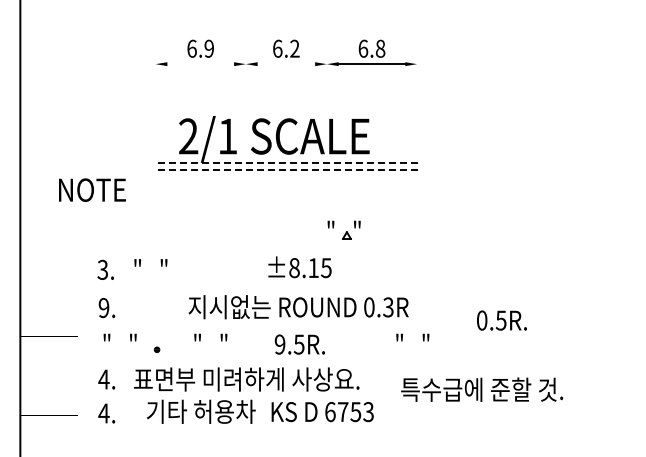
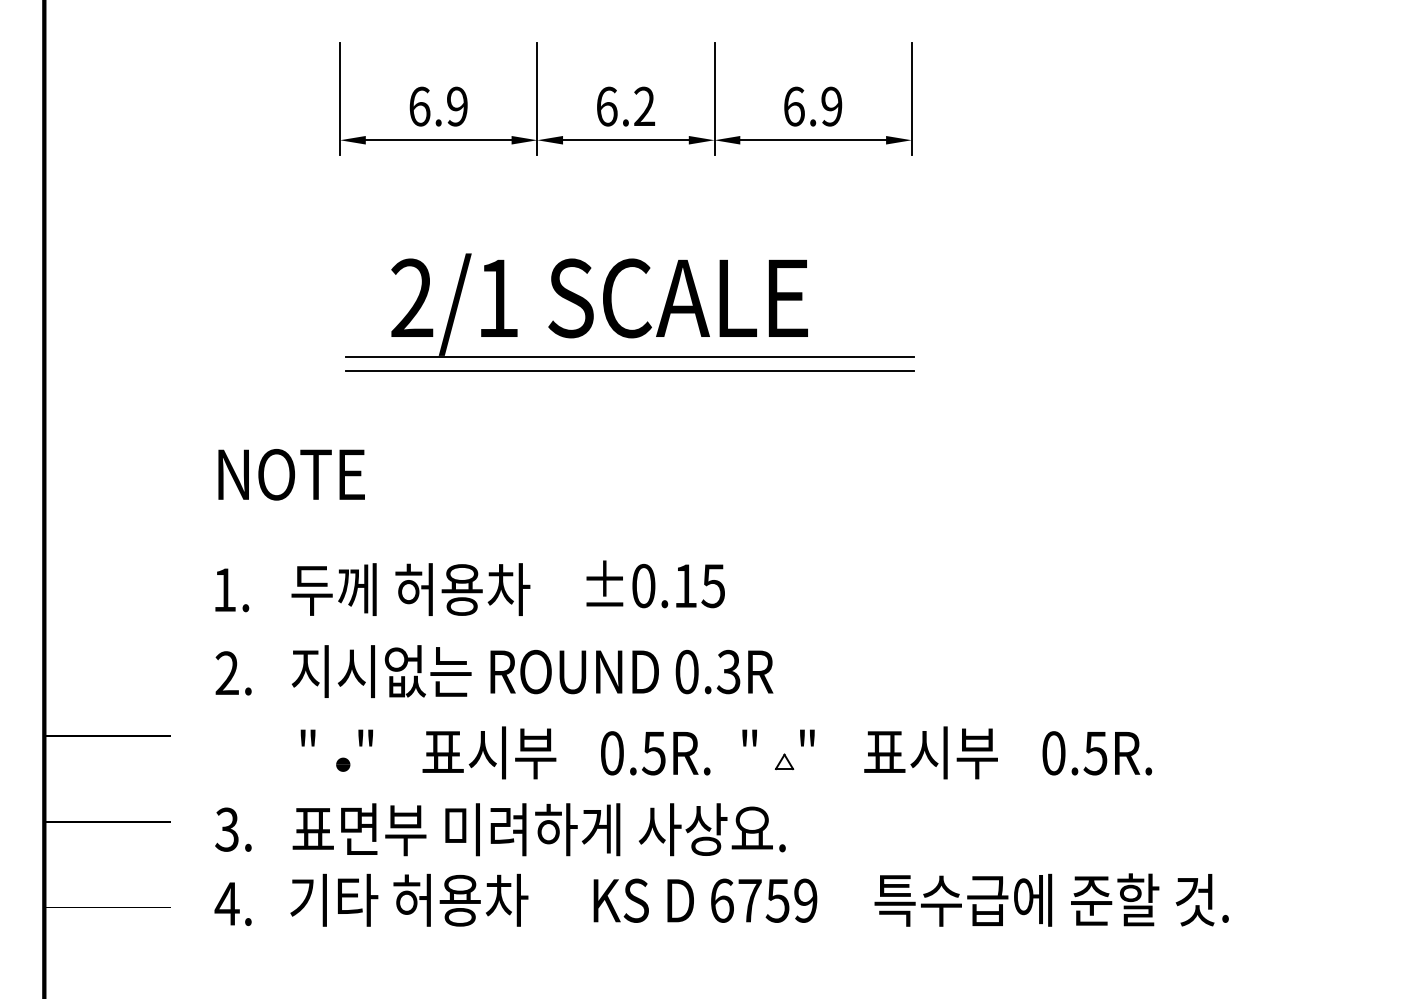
line: (155, 44) -> (339, 97), added
line: (245, 44) -> (536, 97), added
line: (326, 44) -> (713, 97), added
line: (417, 44) -> (912, 97), added
text: (380, 48) -> (831, 105), 6.8 -> 6.9
line: (200, 64) -> (438, 140), added
line: (286, 64) -> (626, 140), added
line: (288, 163) -> (630, 357), dashed -> solid
line: (288, 169) -> (630, 370), dashed -> solid
text: (92, 189) -> (291, 473), moved
part: (343, 229) -> (777, 748), moved
text: (294, 267) -> (643, 584), ±8.15 -> ±0.15
text: (102, 269) -> (223, 589), 3. -> 1.
text: (187, 269) -> (409, 589), "   " -> 두께 허용차
text: (298, 307) -> (532, 672), moved
text: (103, 308) -> (226, 674), 9. -> 2.
text: (501, 320) -> (1096, 753), moved
text: (119, 337) -> (335, 737), moved
text: (223, 344) -> (488, 753), "   " -> 표시부
text: (279, 344) -> (610, 753), 9.5R. -> 0.5R.
text: (425, 344) -> (930, 753), "   " -> 표시부
text: (103, 379) -> (226, 829), 4. -> 3.
text: (482, 389) -> (1052, 899), moved
text: (201, 411) -> (409, 899), moved
text: (368, 412) -> (805, 901), 6753 -> 6759

